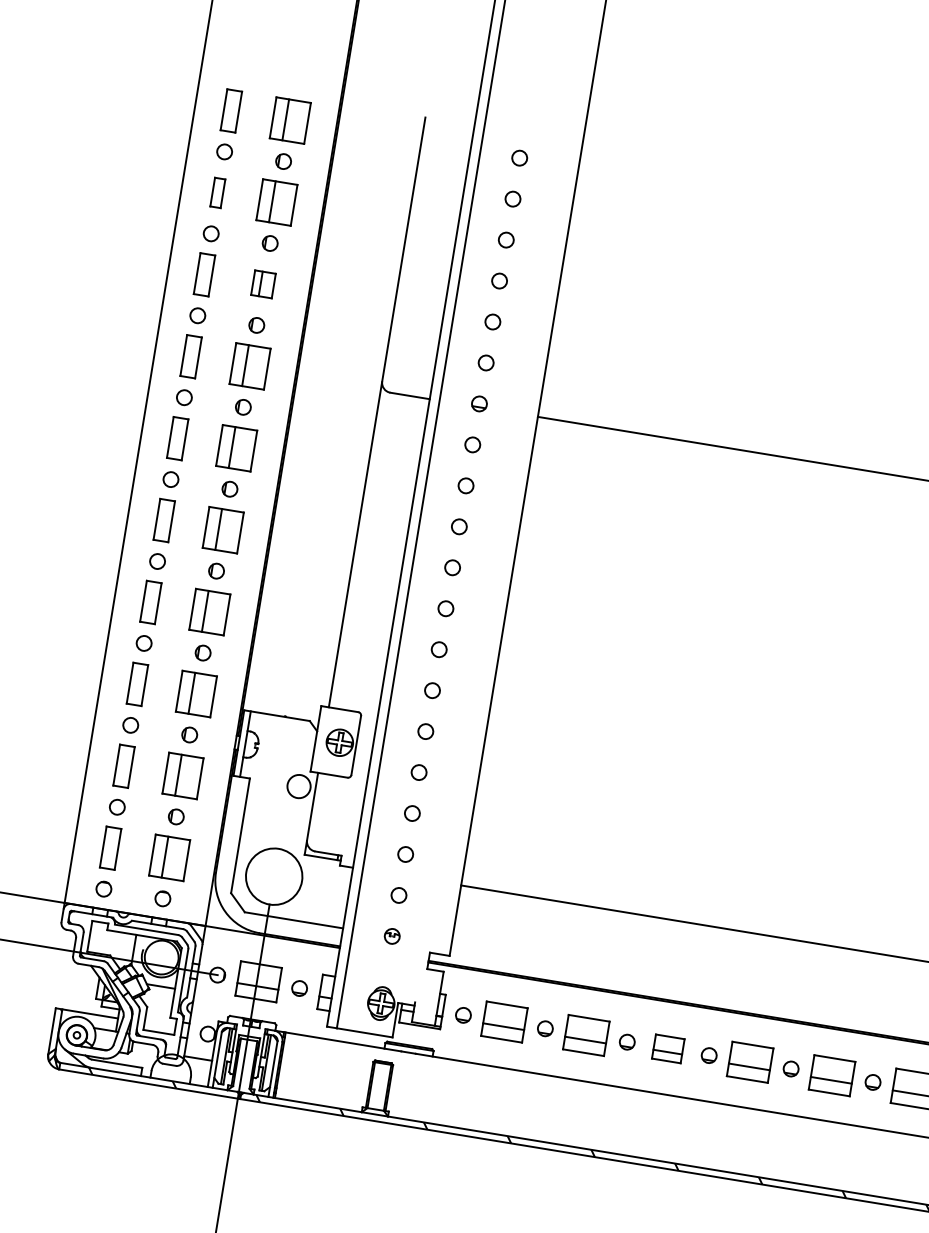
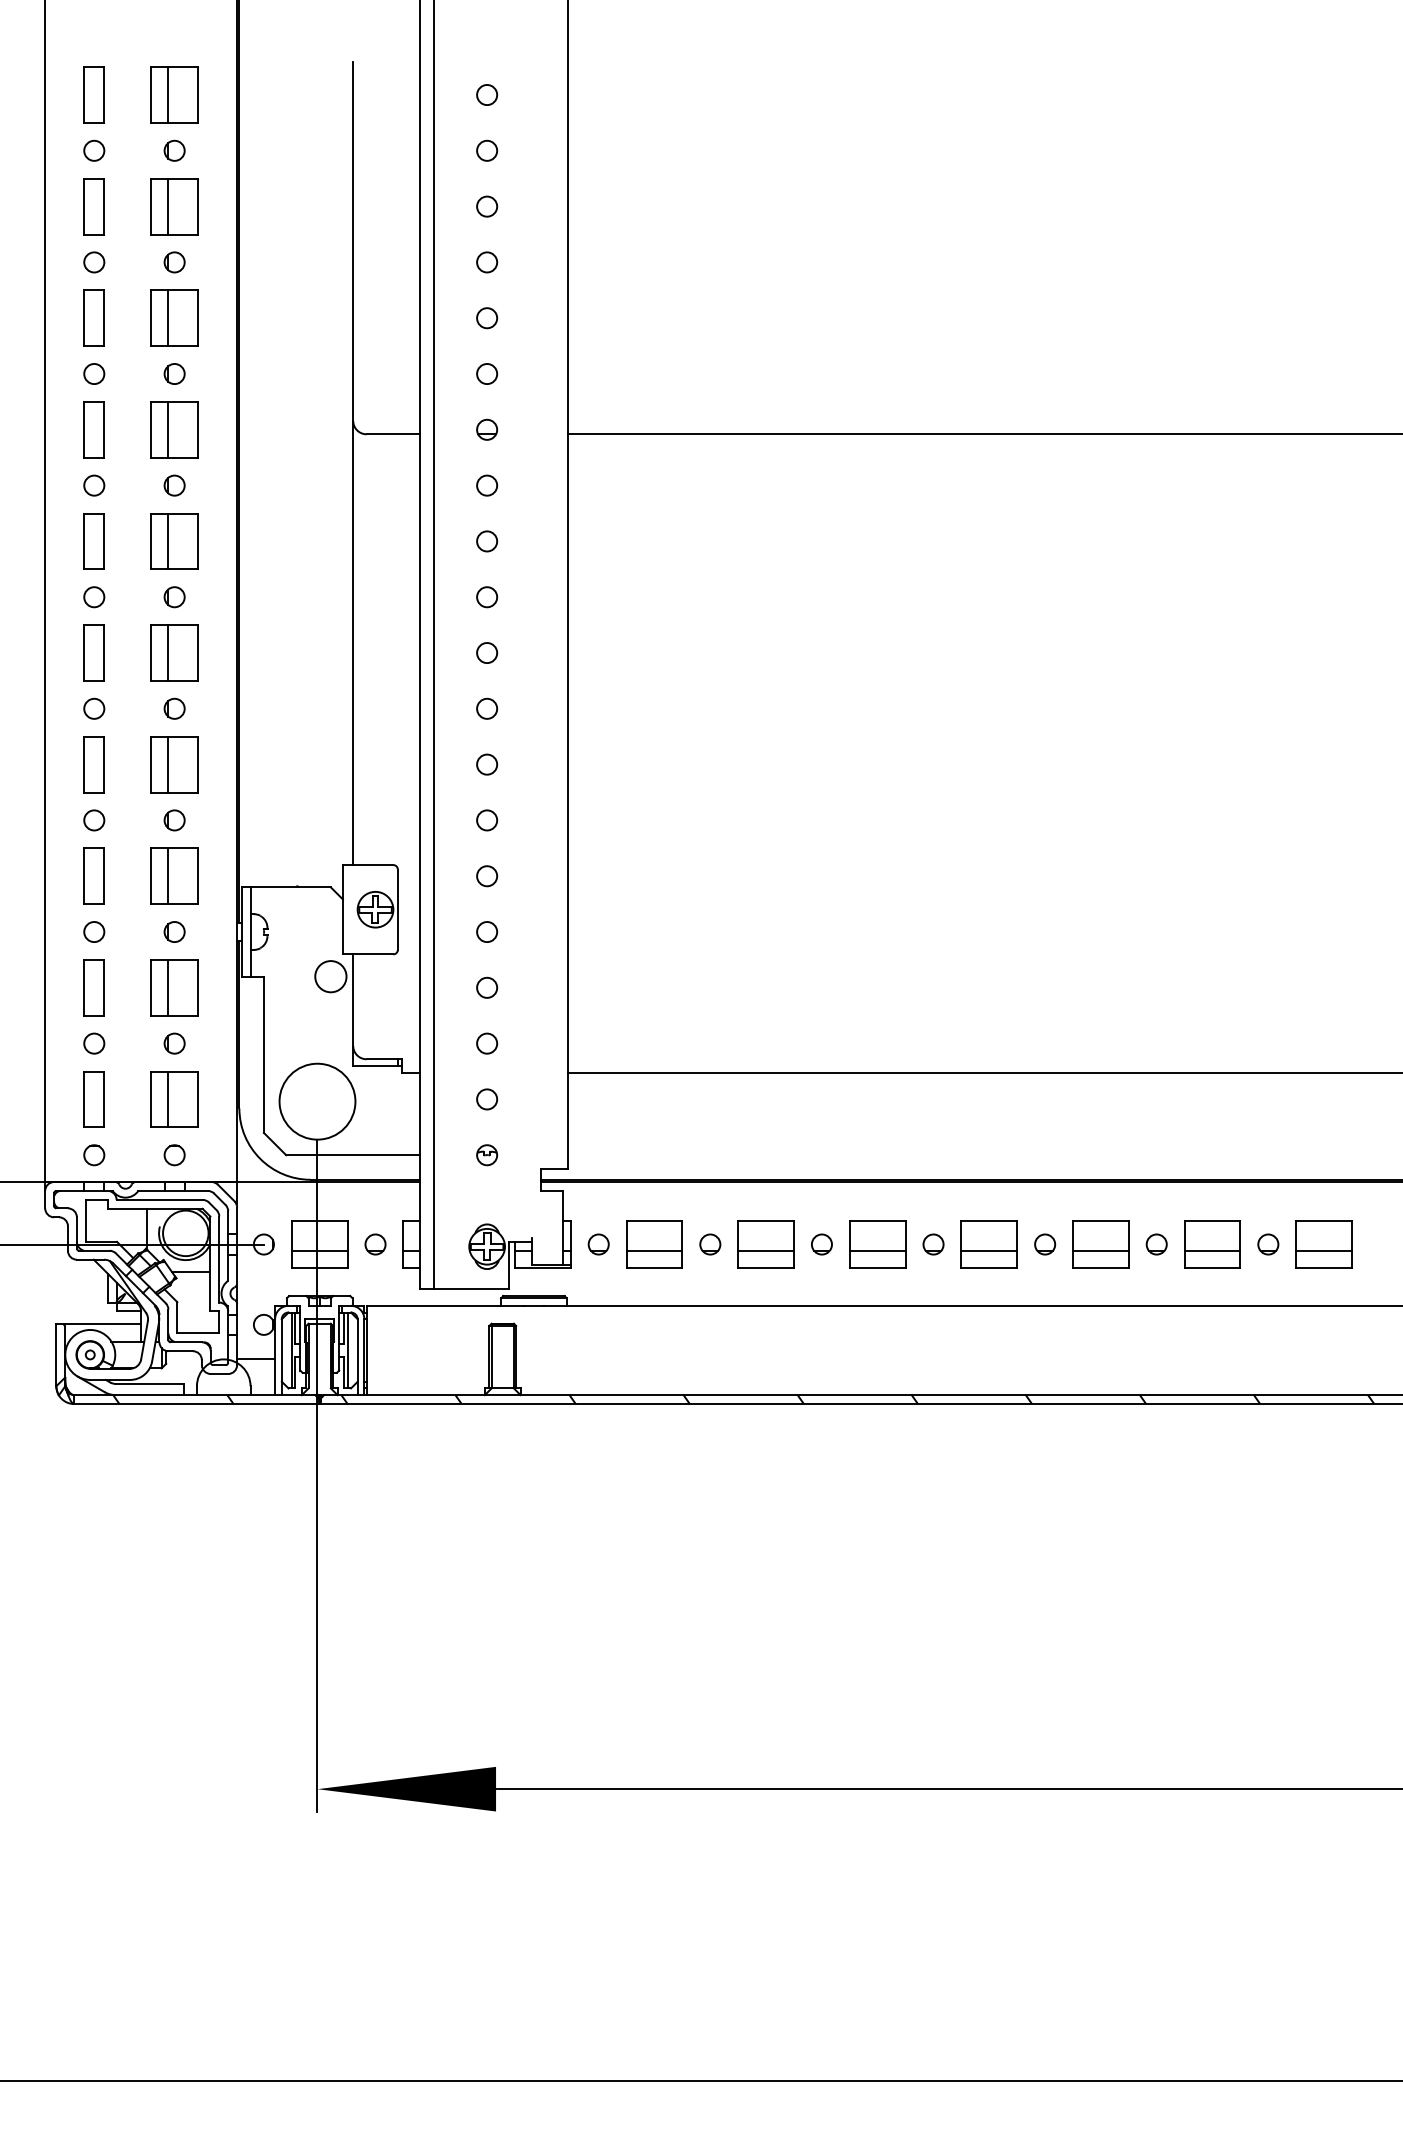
part: (217, 192) -> (93, 206), size x1.43
part: (263, 283) -> (174, 317), size x1.67
part: (668, 1048) -> (877, 1244), size x1.43

